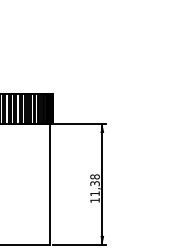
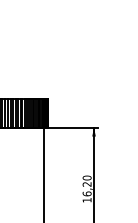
text: (94, 185) -> (86, 186), 11,38 -> 16,20

